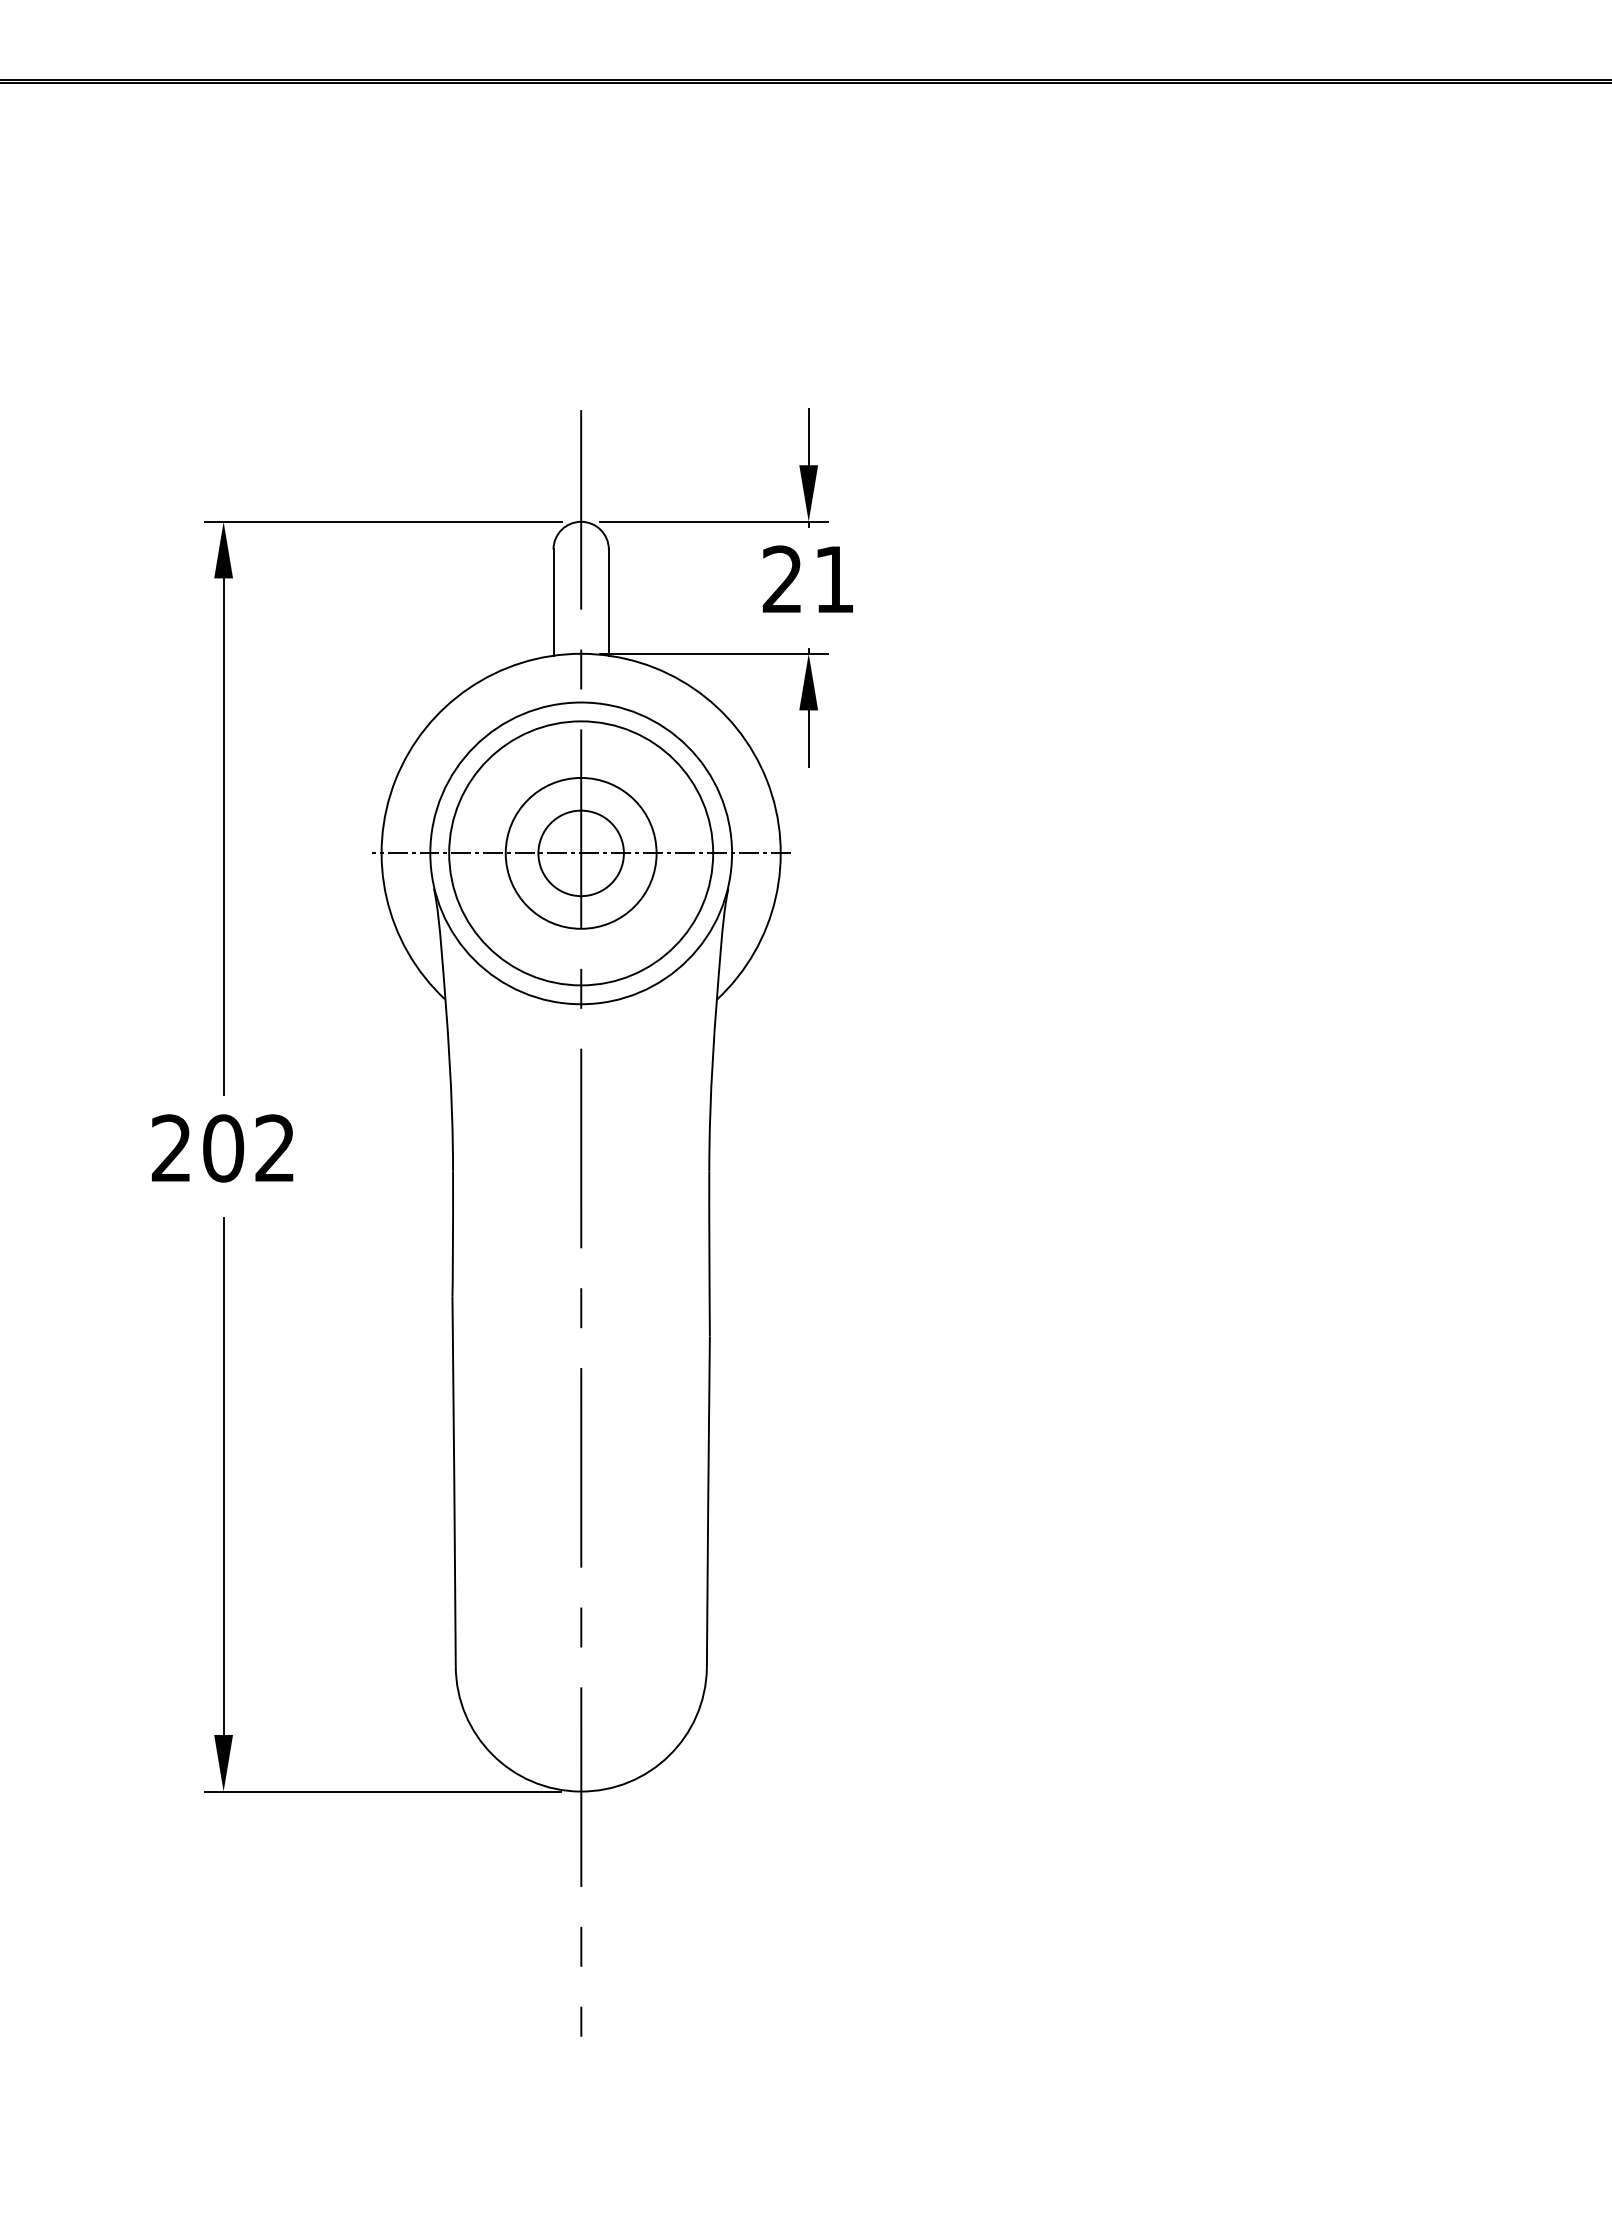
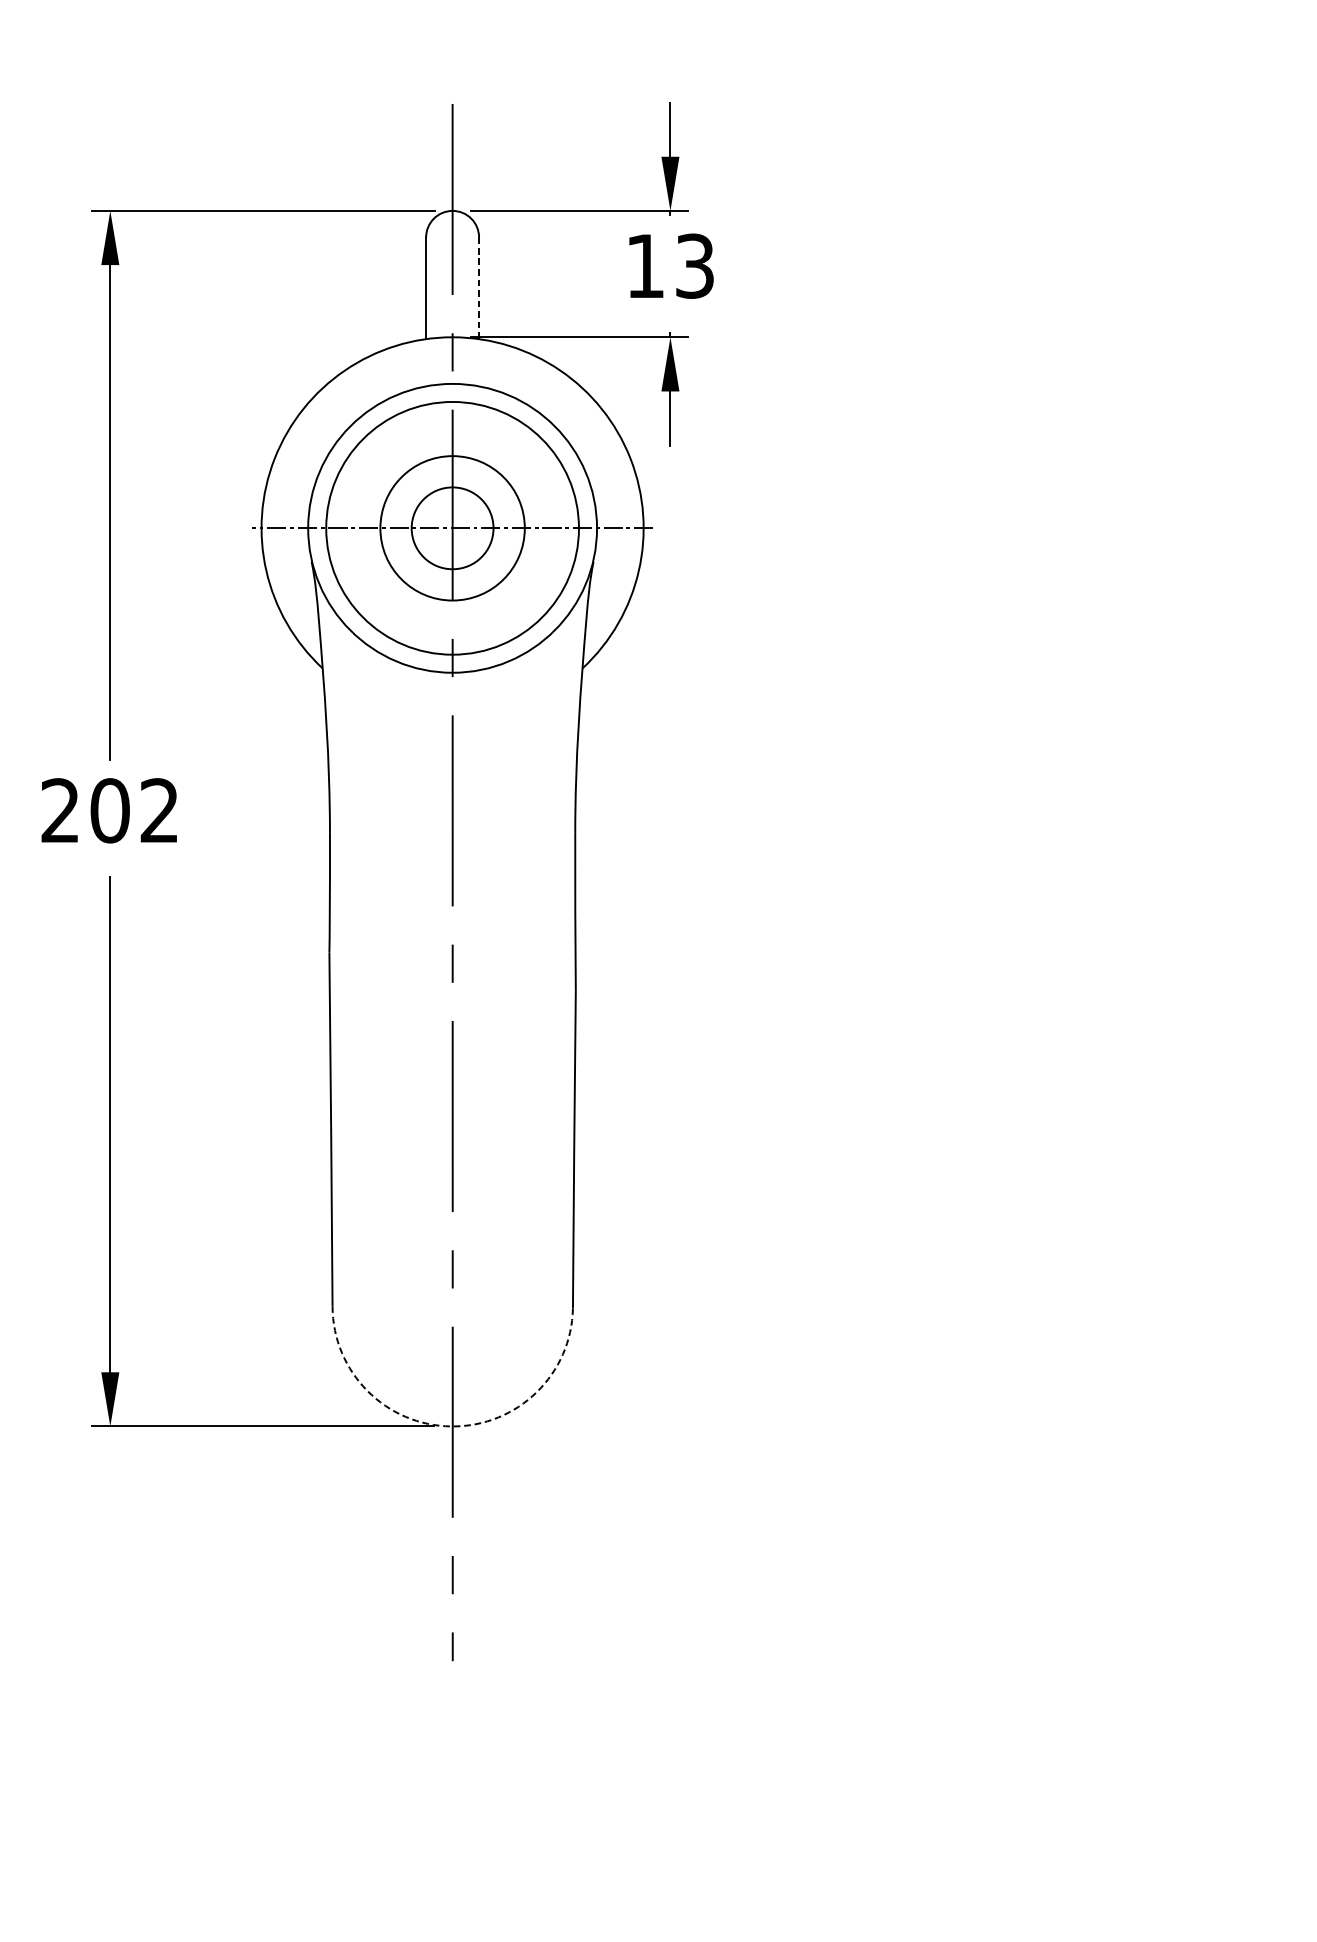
text: (807, 579) -> (669, 266), 21 -> 13
line: (608, 603) -> (478, 289), solid -> dashed
arc: (580, 1791) -> (451, 1426), solid -> dashed

